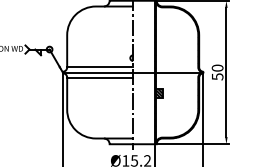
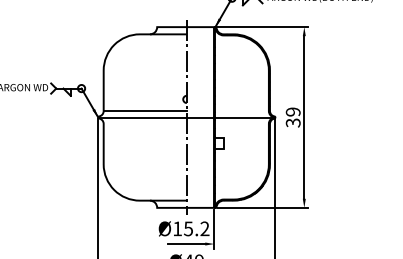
text: (217, 72) -> (292, 117), 50 -> 39
line: (99, 77) -> (144, 123), removed
hatch: (159, 93) -> (219, 143), removed

